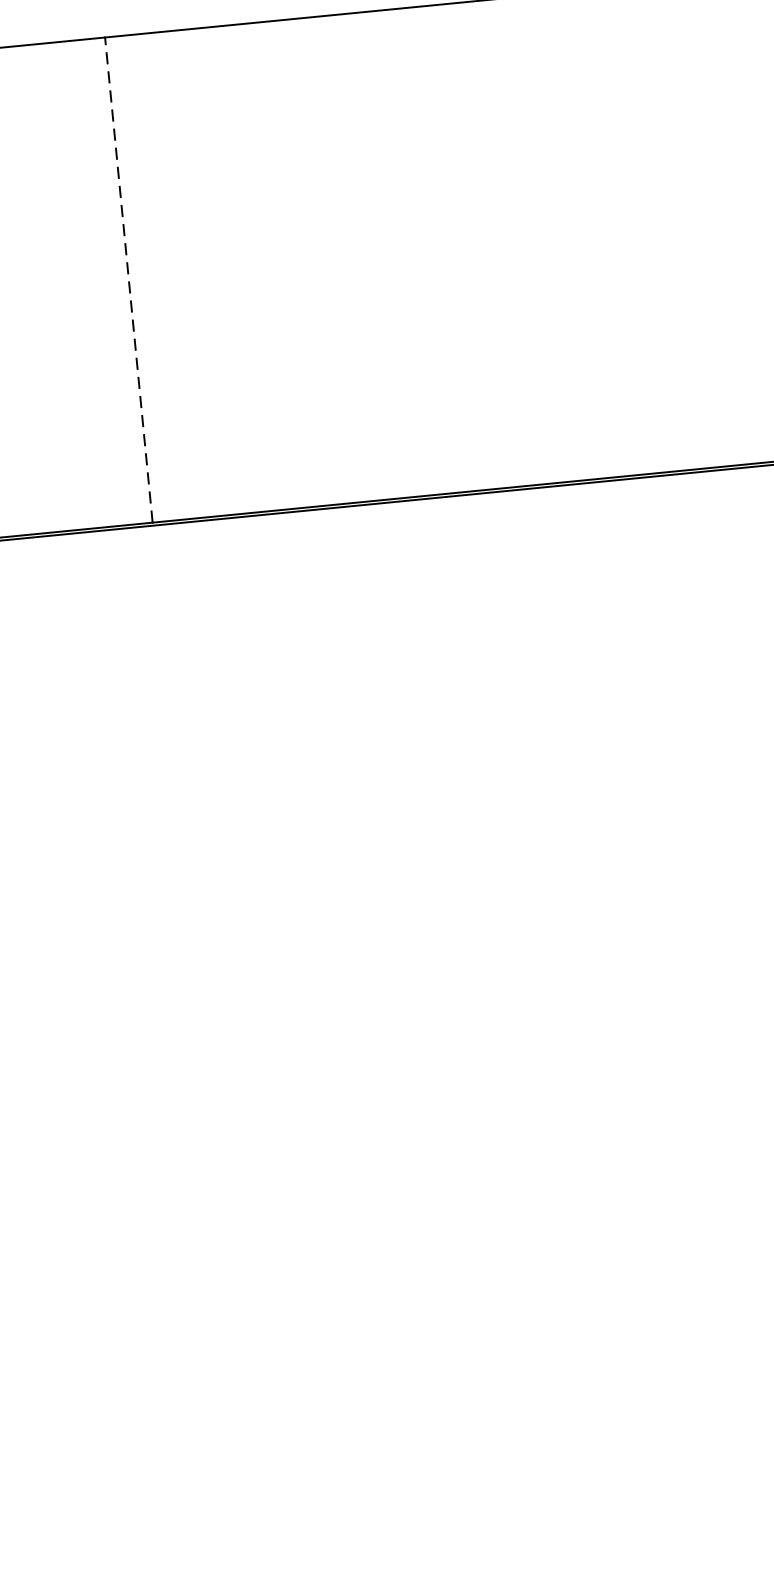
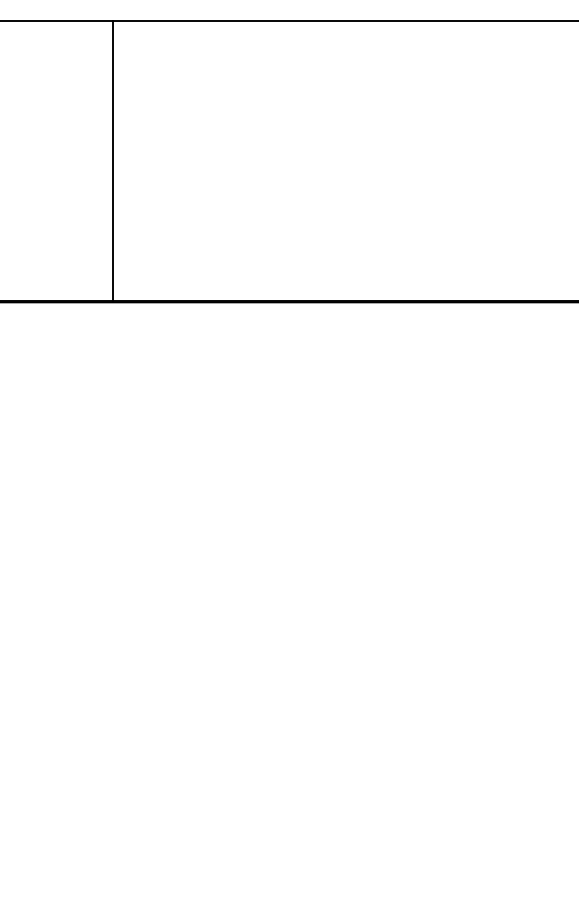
line: (128, 279) -> (112, 160), dashed -> solid

